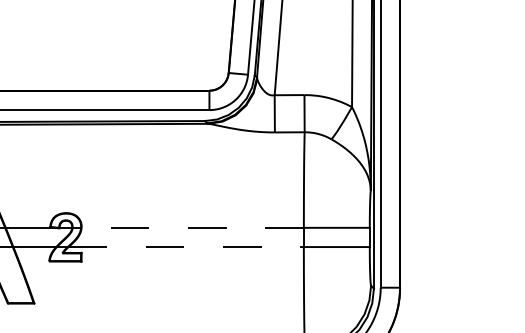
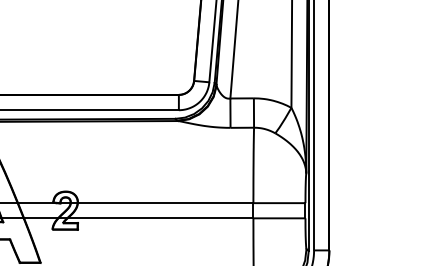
line: (192, 228) -> (165, 203), dashed -> solid
line: (186, 247) -> (160, 218), dashed -> solid

